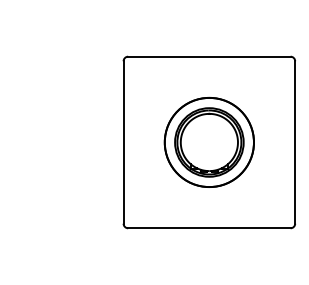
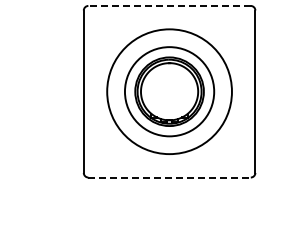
line: (208, 56) -> (168, 5), solid -> dashed
circle: (208, 142) -> (168, 91), size x1.4
line: (209, 228) -> (169, 177), solid -> dashed

